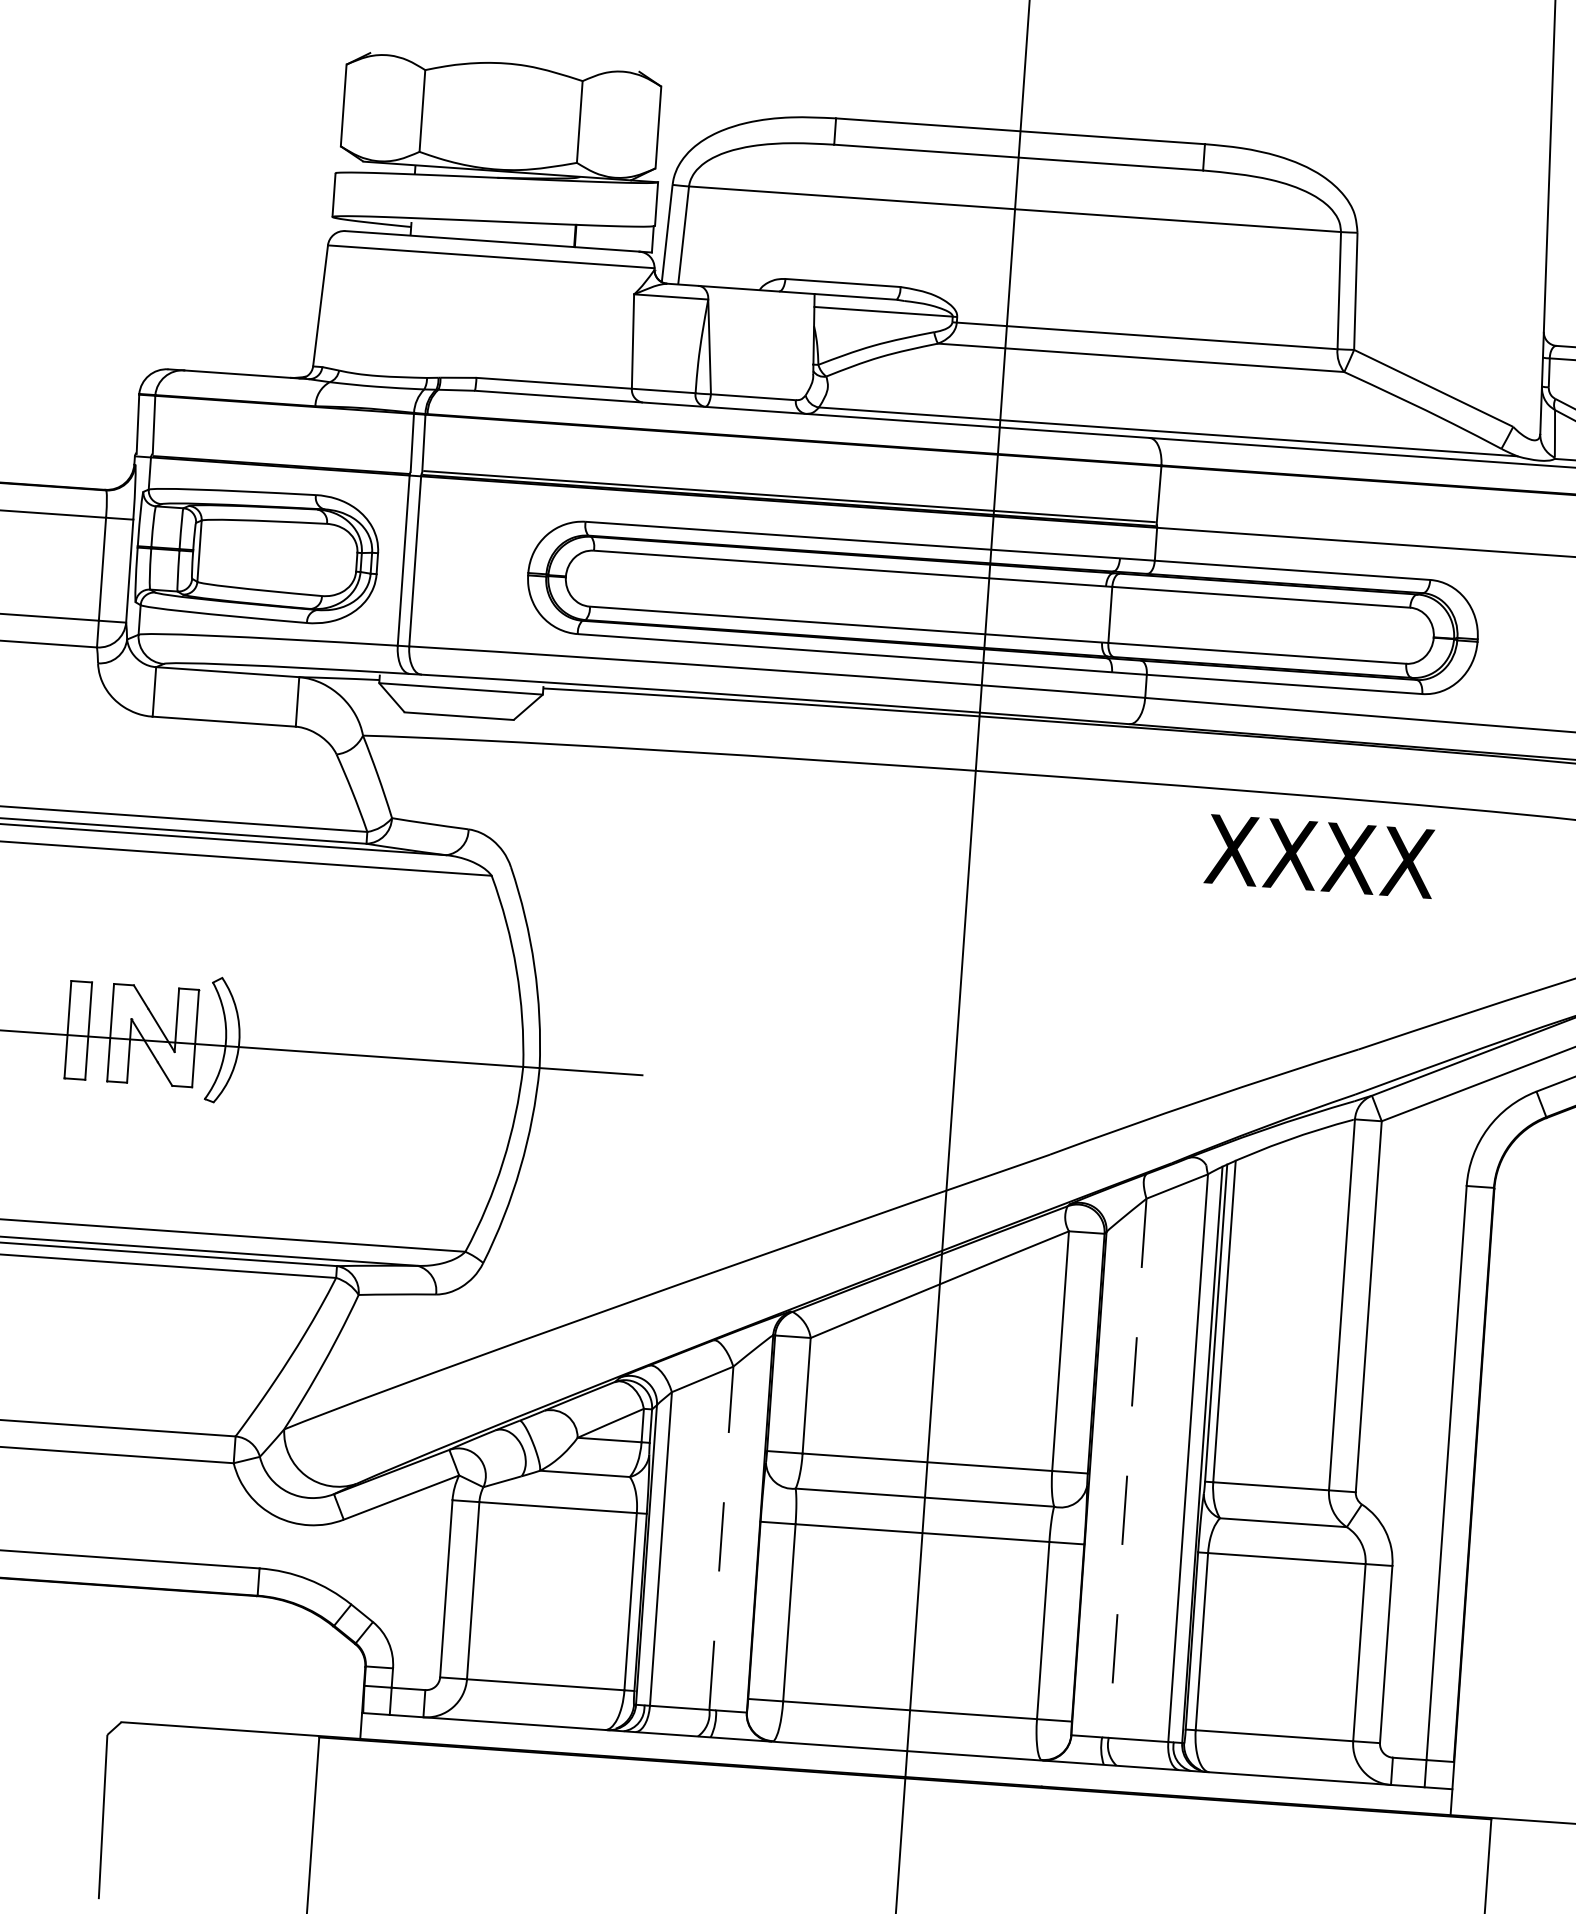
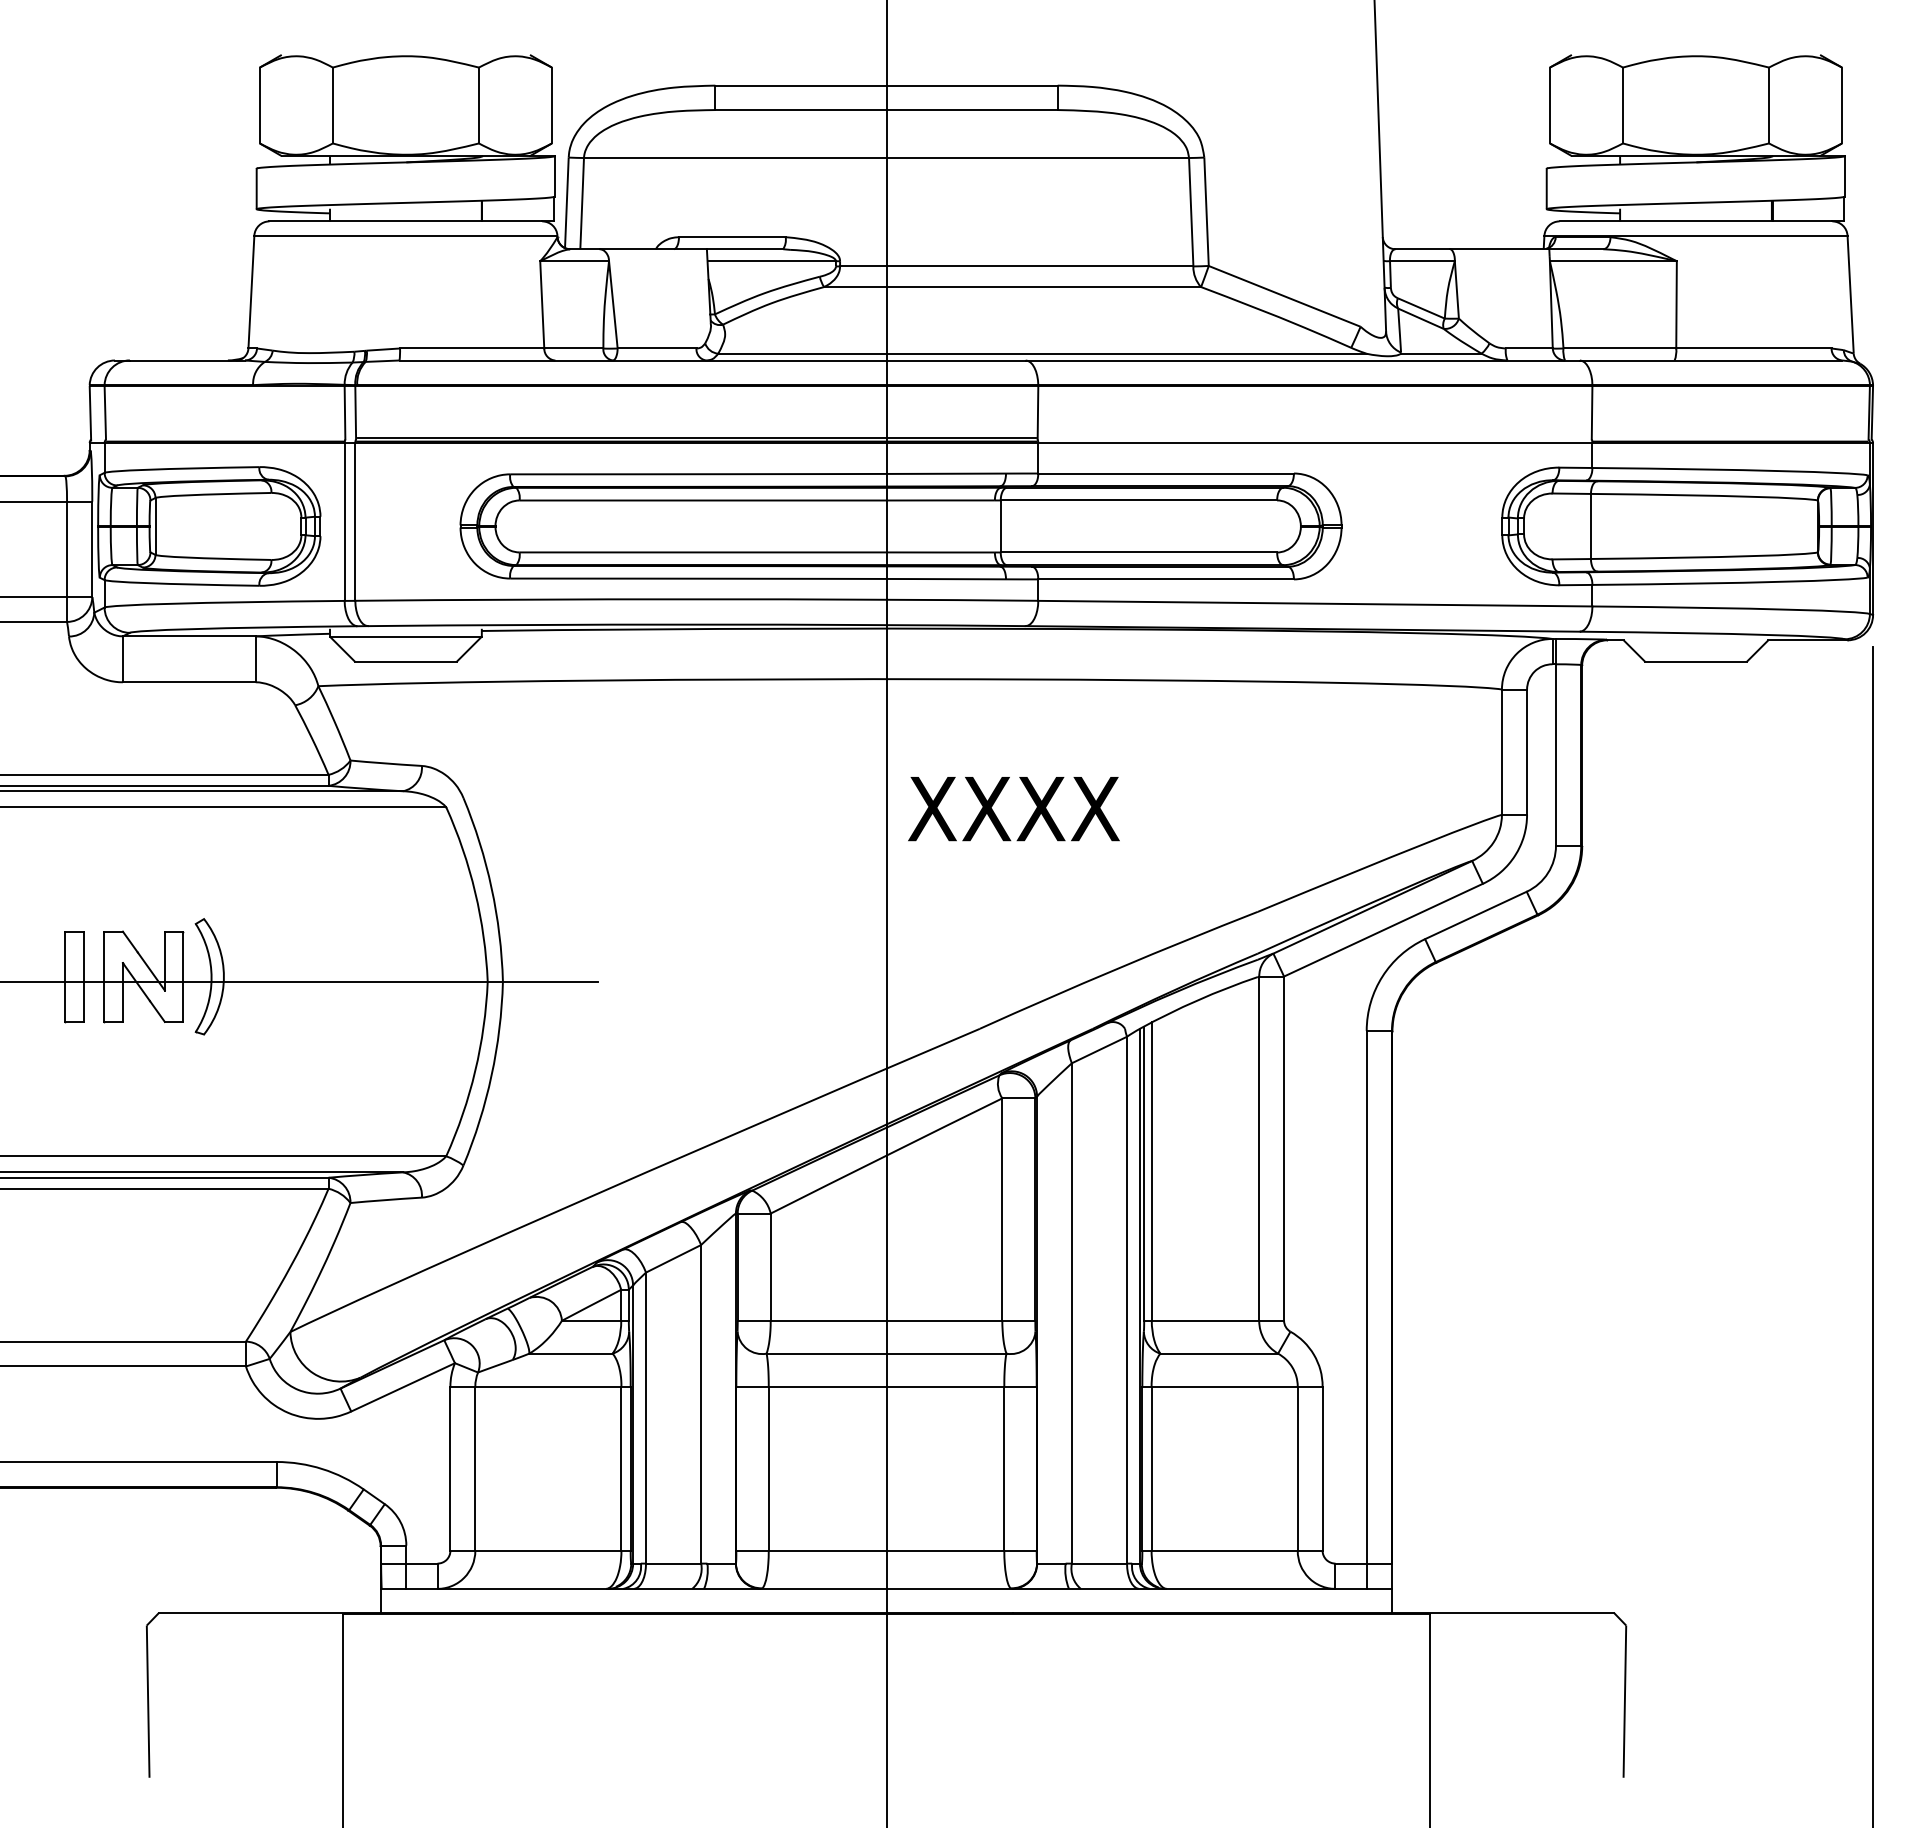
text: (1319, 856) -> (1013, 809), moved
line: (1127, 1468) -> (1071, 1313), dashed -> solid
line: (721, 1537) -> (701, 1403), dashed -> solid

